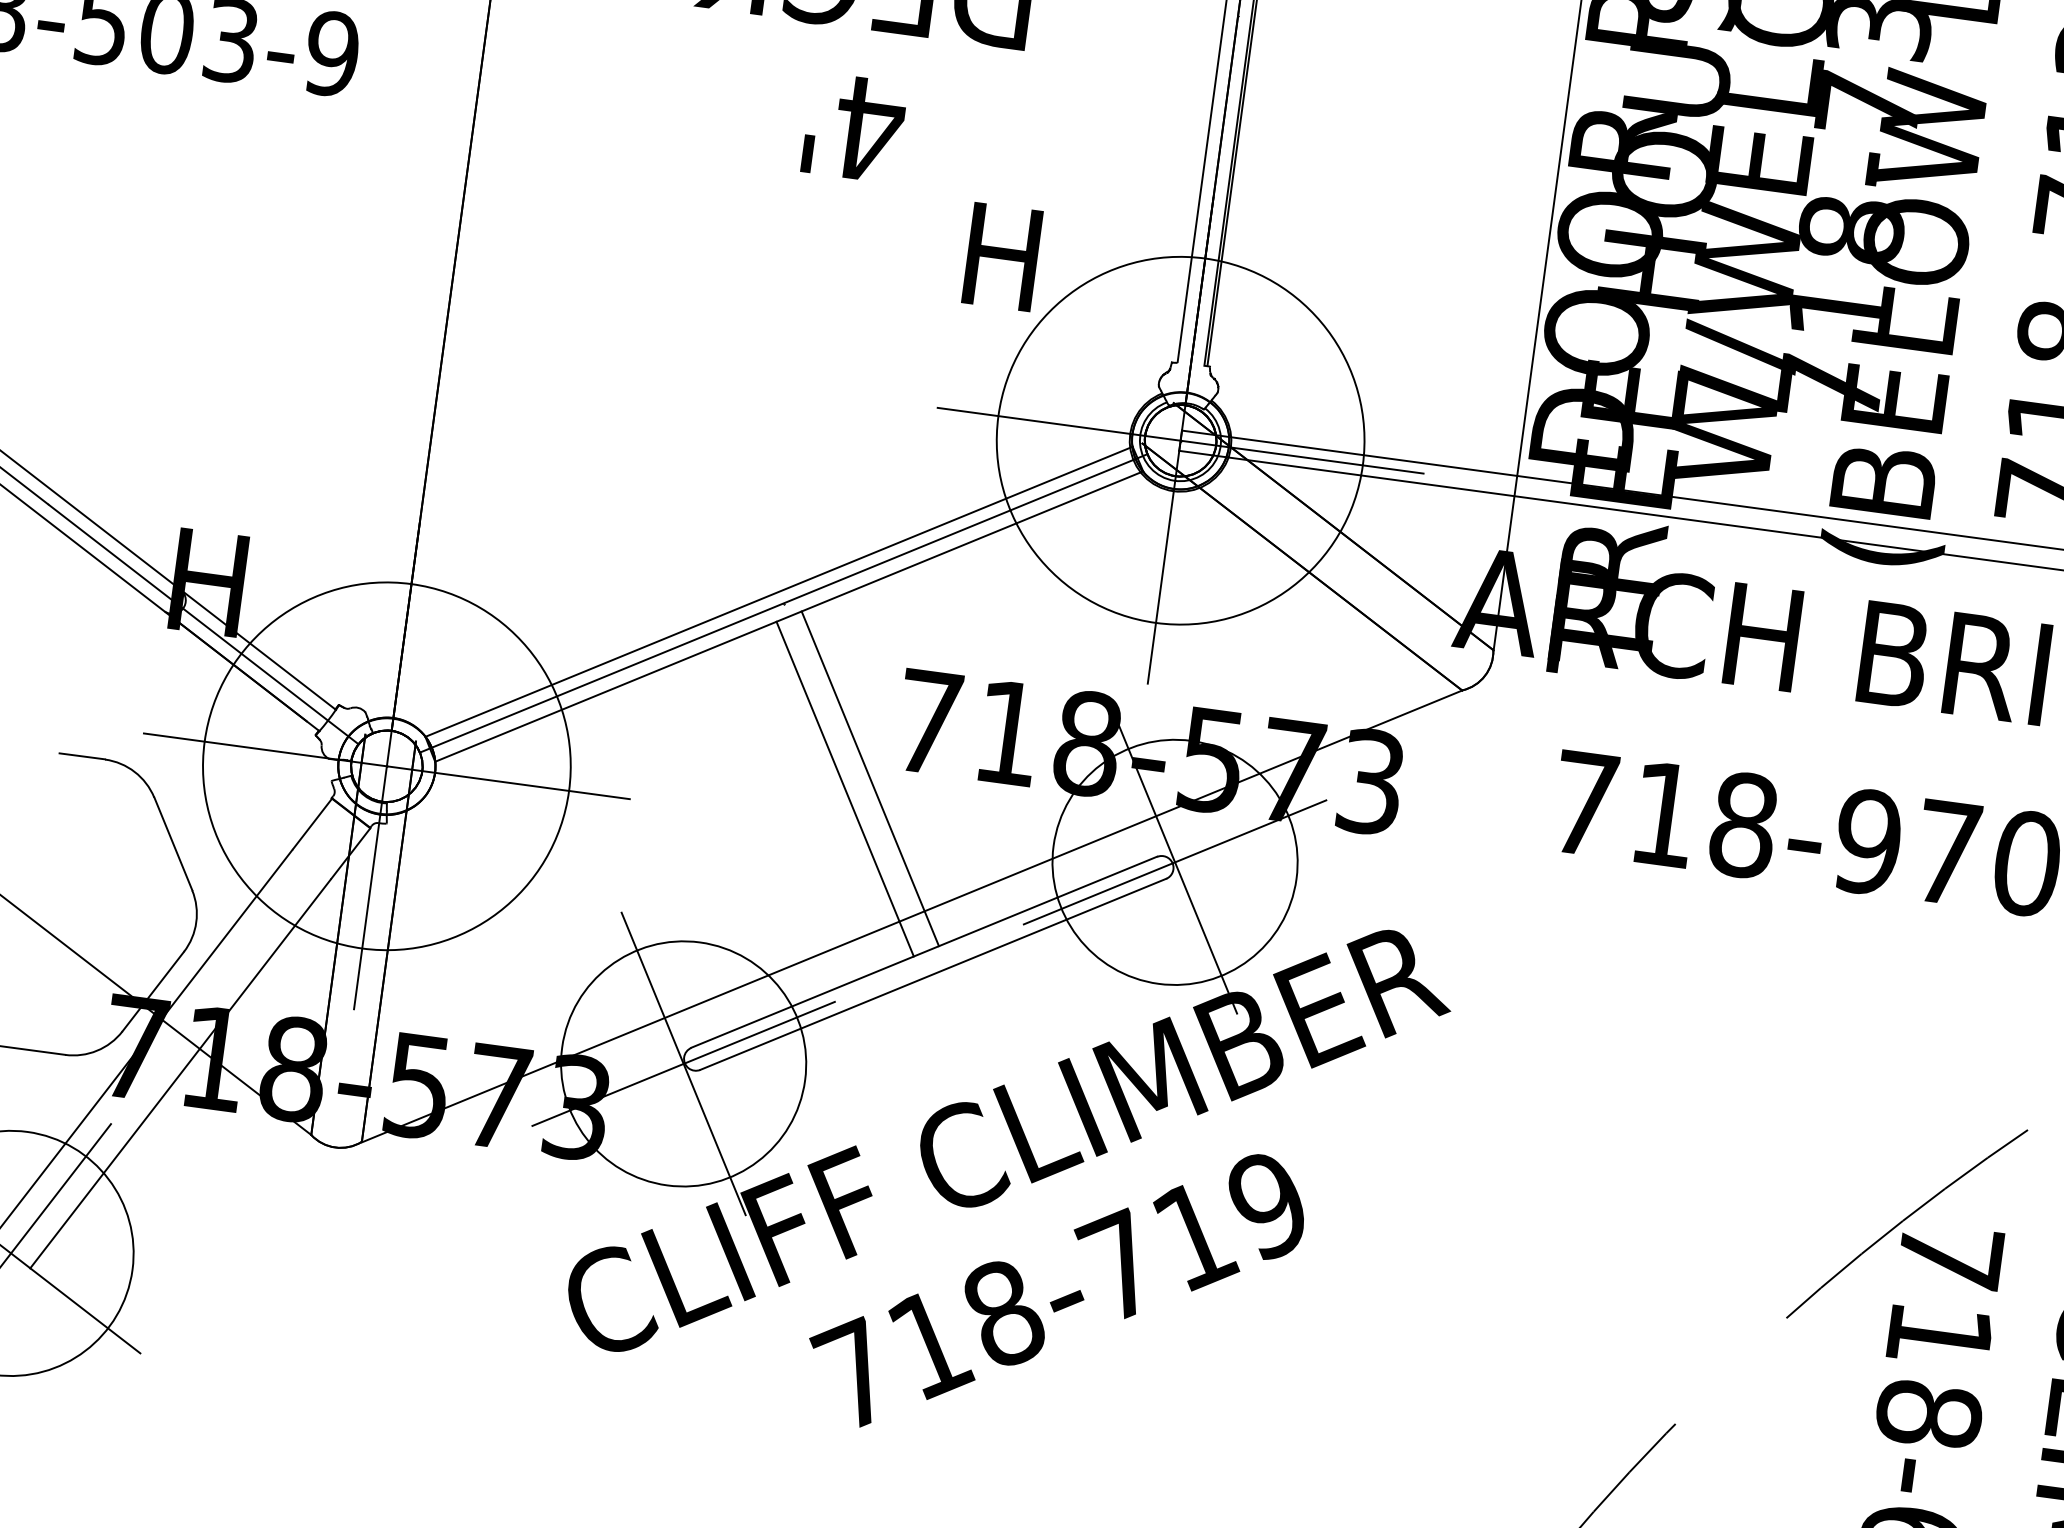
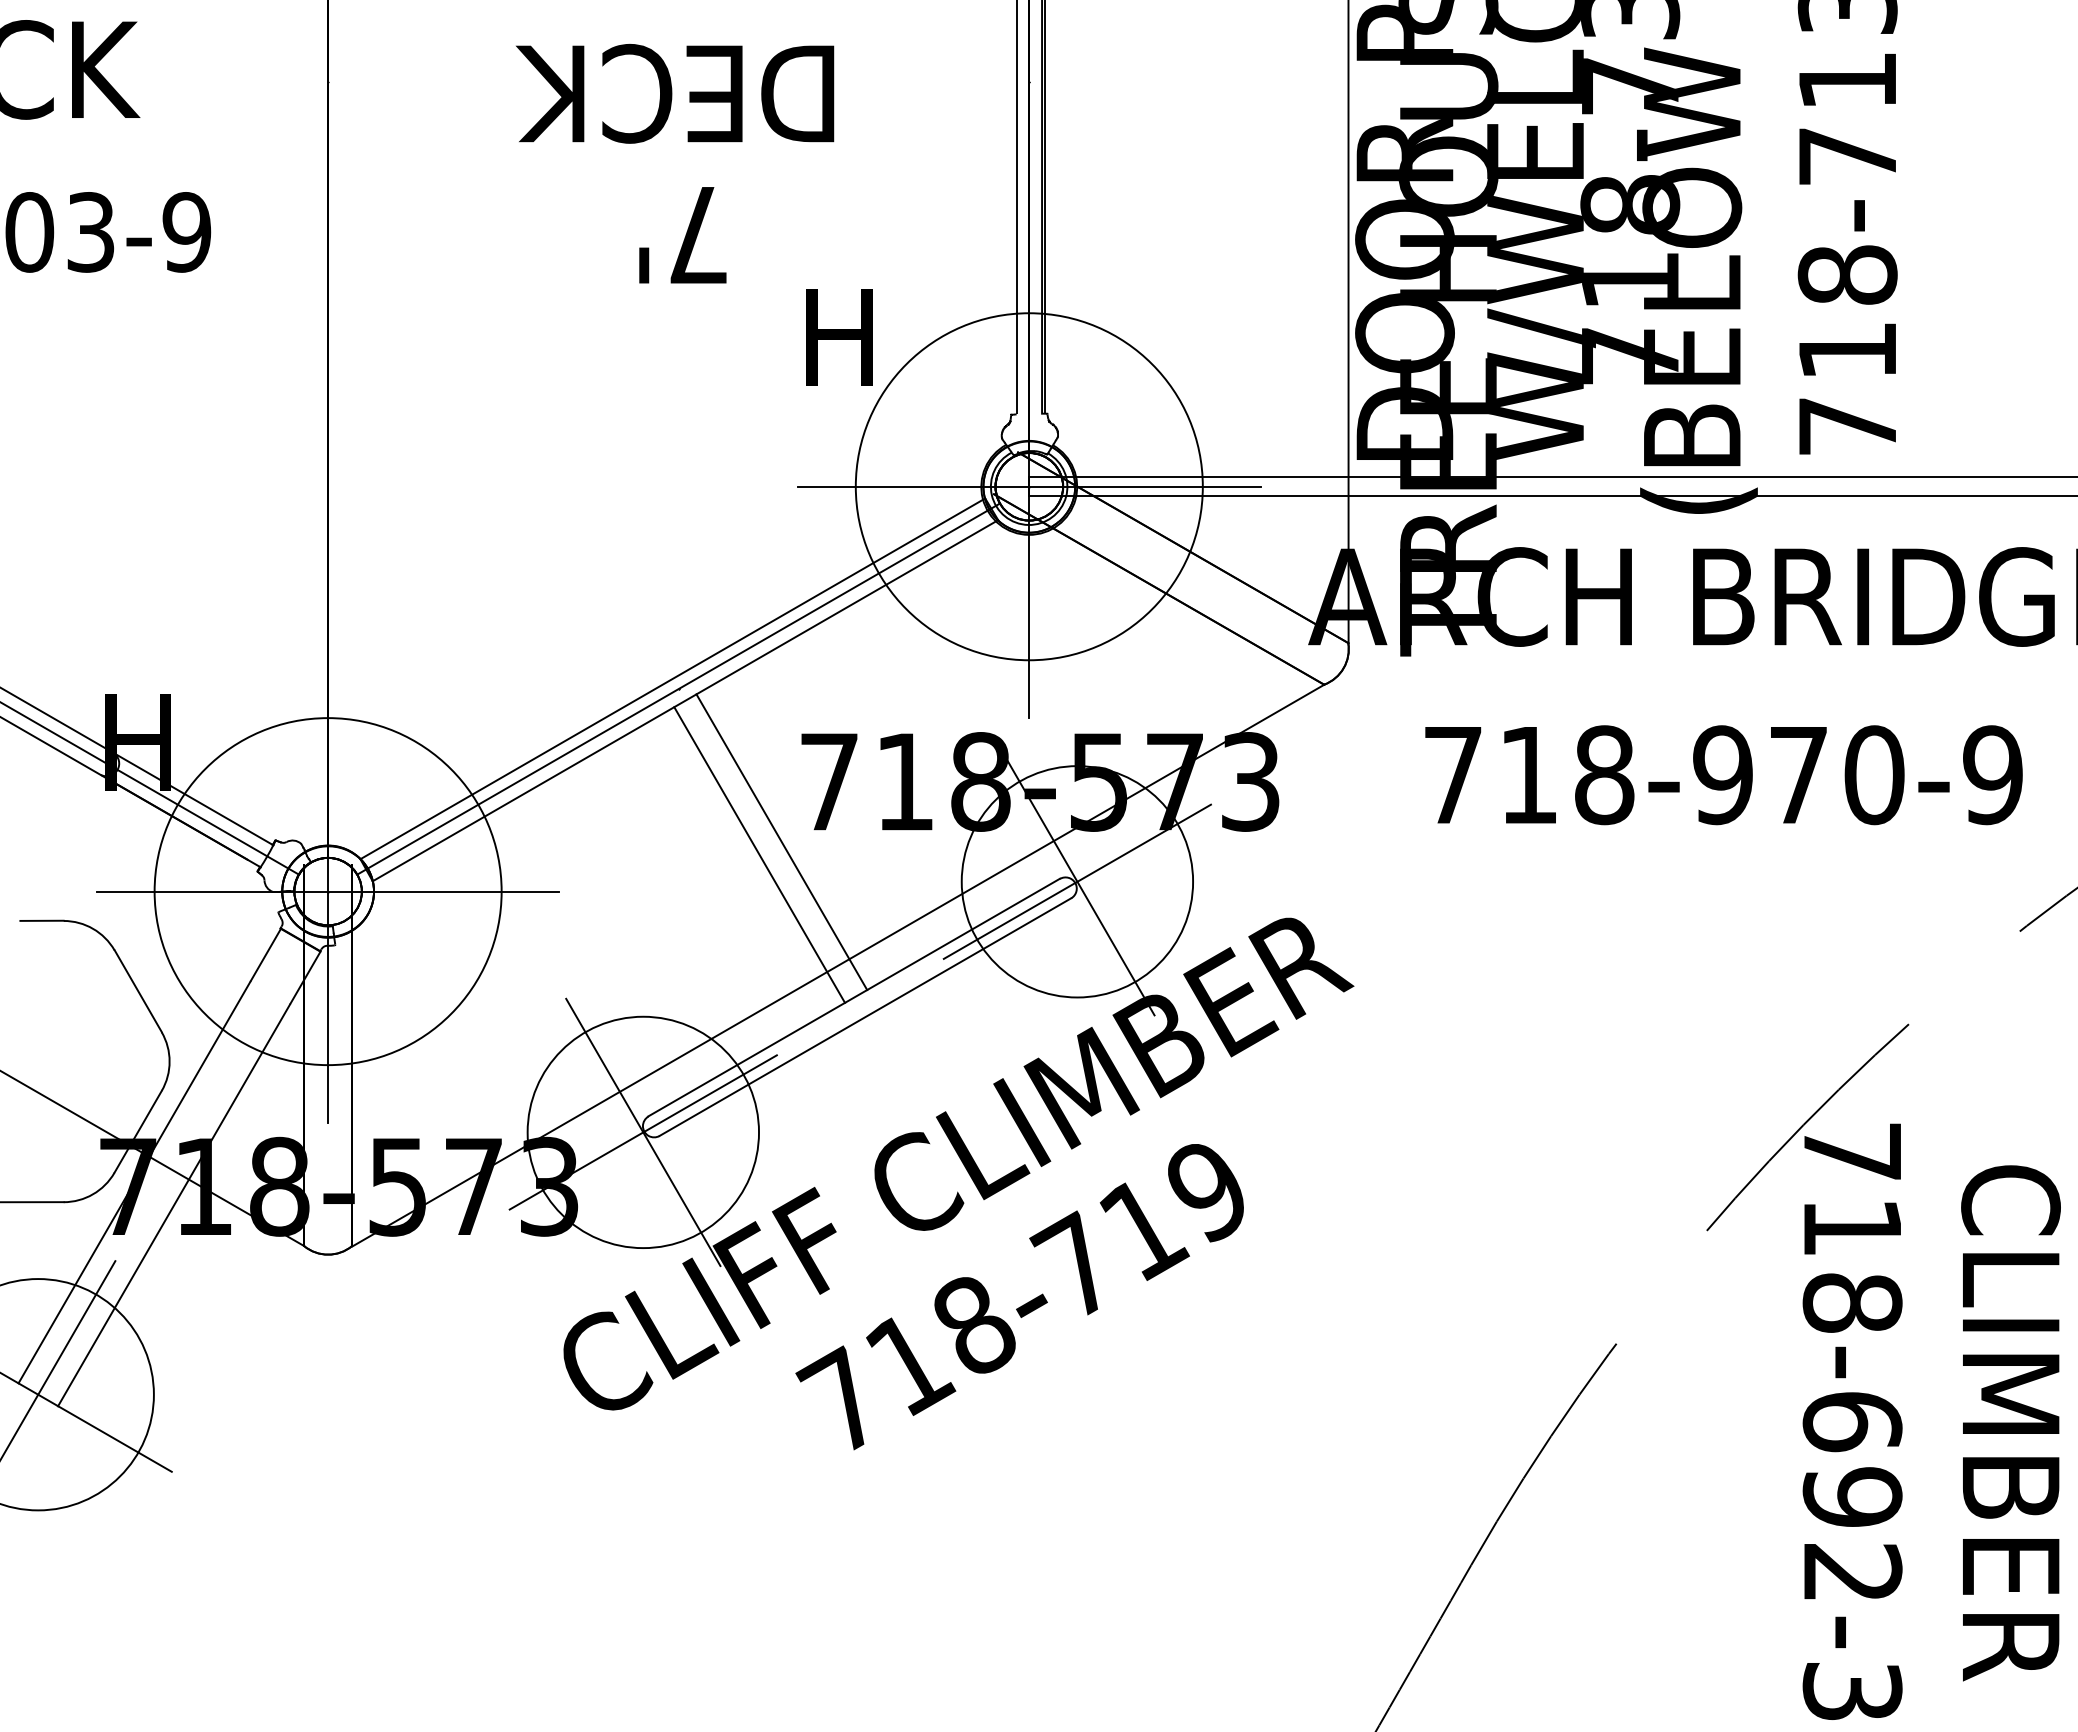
text: (868, 129) -> (698, 235), 4' -> 7'

